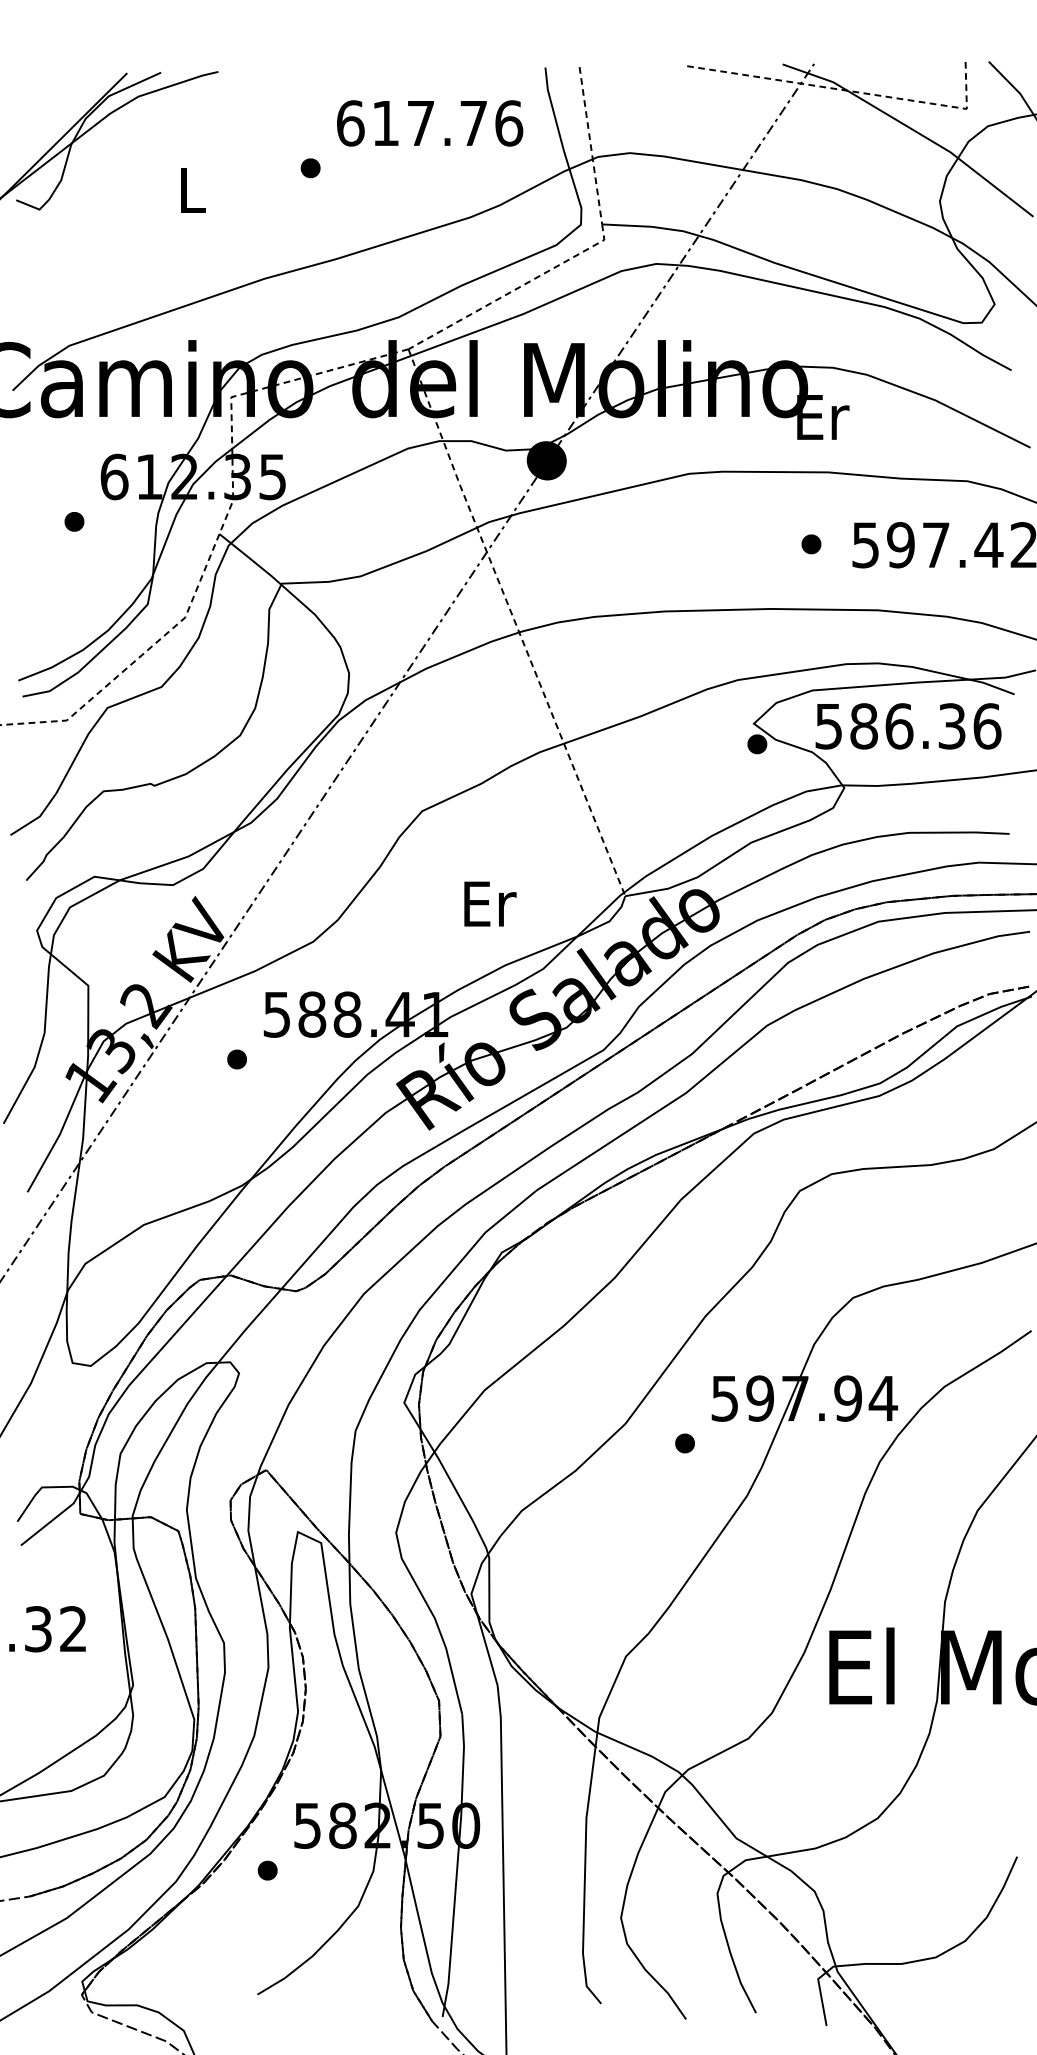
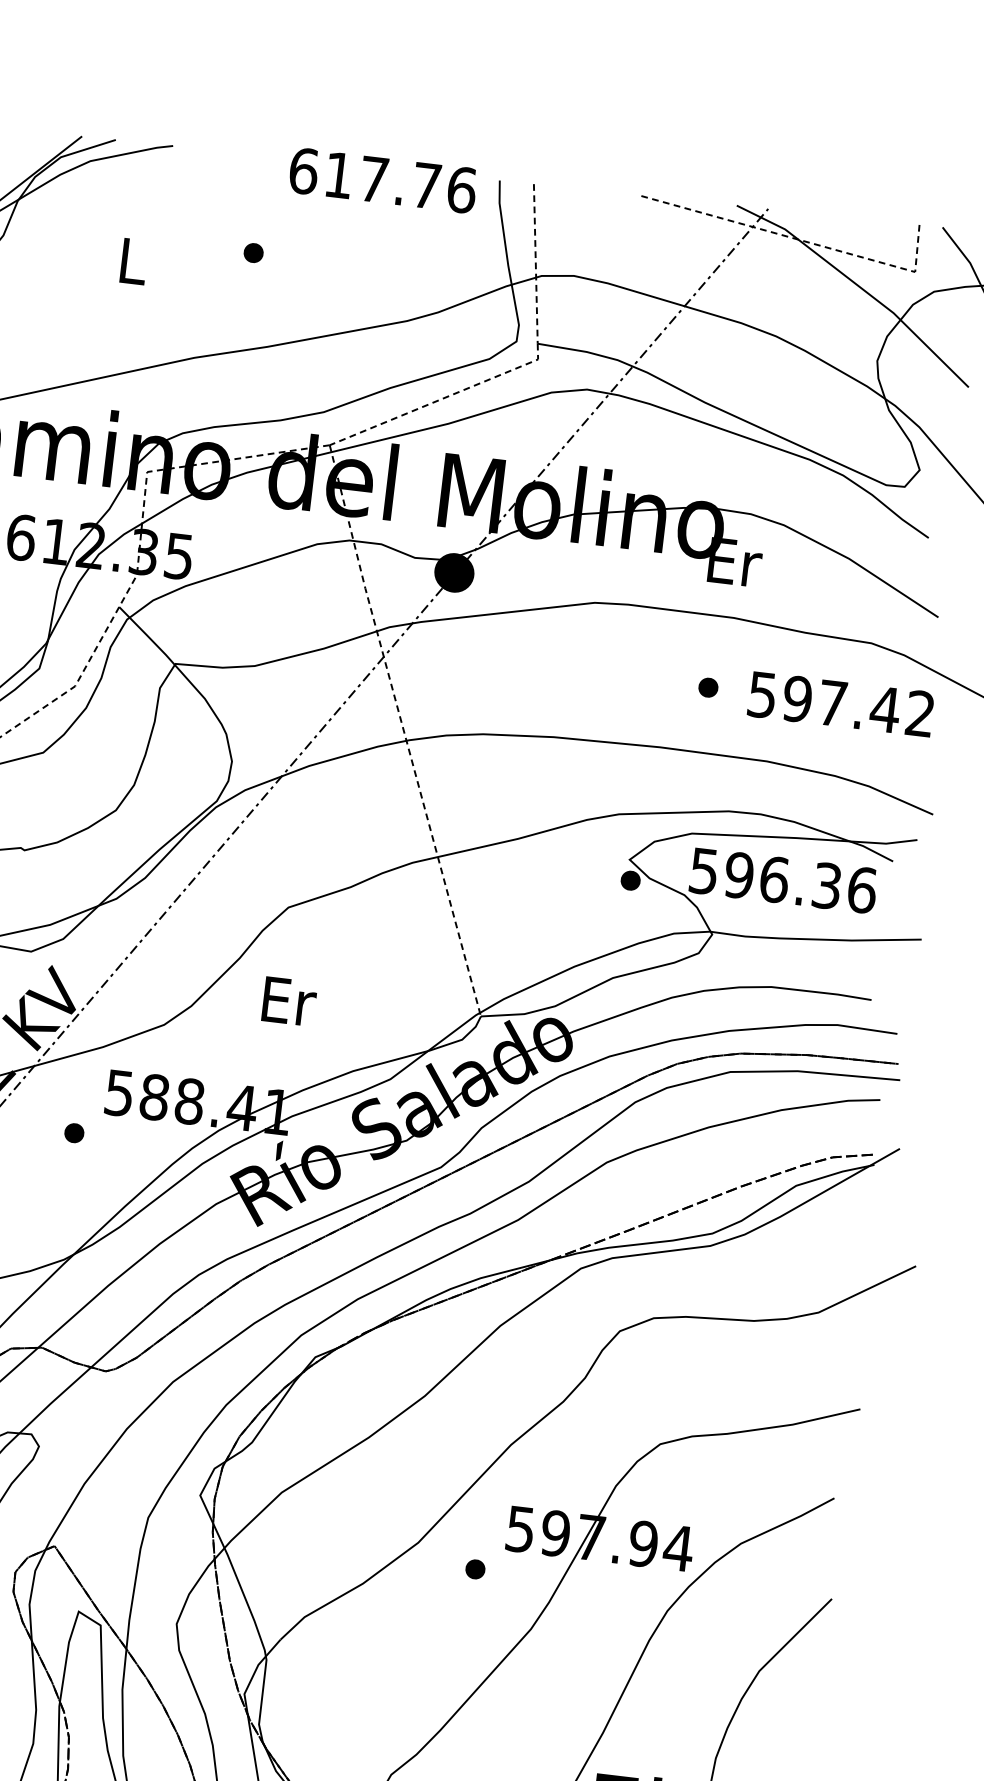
text: (430, 123) -> (383, 180), moved
text: (863, 726) -> (738, 875), 586.36 -> 596.36
text: (490, 903) -> (289, 1001), moved

